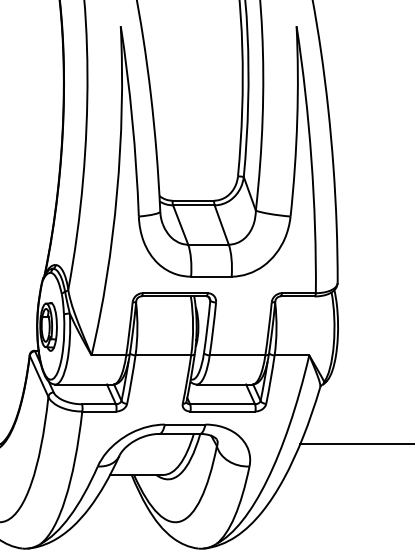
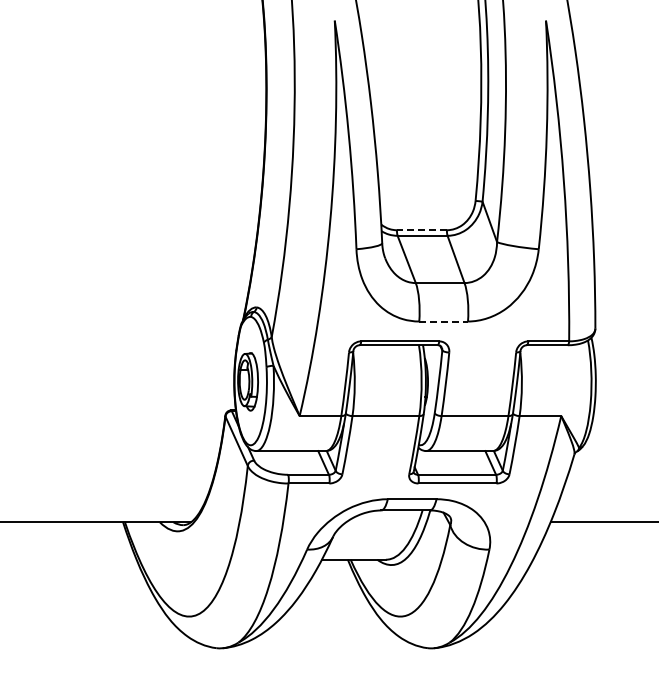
line: (192, 200) -> (421, 230), solid -> dashed
line: (212, 276) -> (444, 321), solid -> dashed

